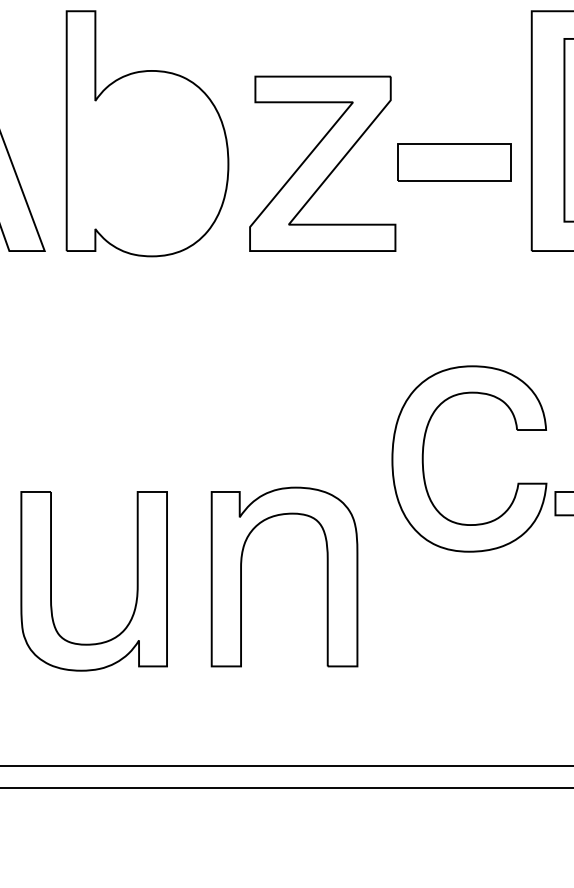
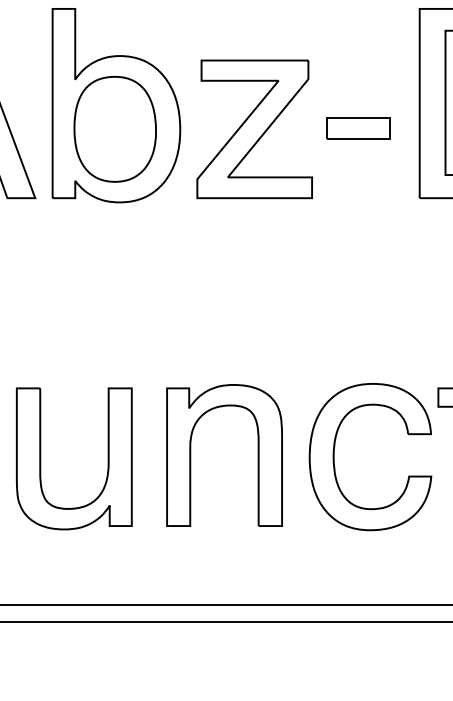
part: (453, 162) -> (357, 128), size x0.71
part: (145, 163) -> (114, 129), added
part: (423, 458) -> (334, 456), moved

